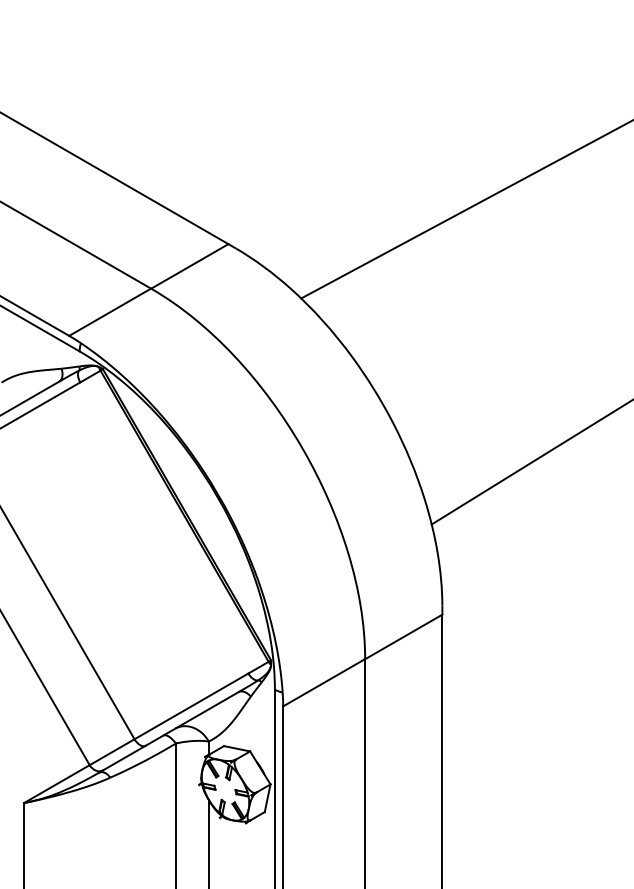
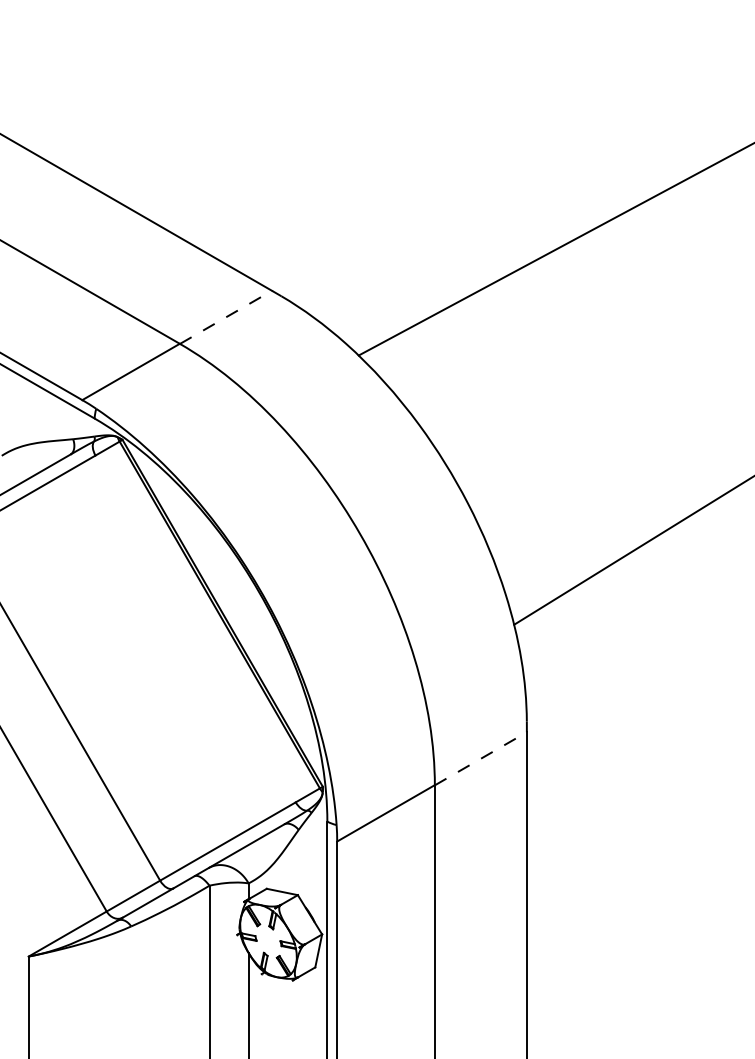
line: (189, 266) -> (225, 317), solid -> dashed
line: (403, 636) -> (480, 758), solid -> dashed

